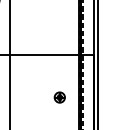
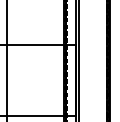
part: (59, 97) -> (47, 80), removed

